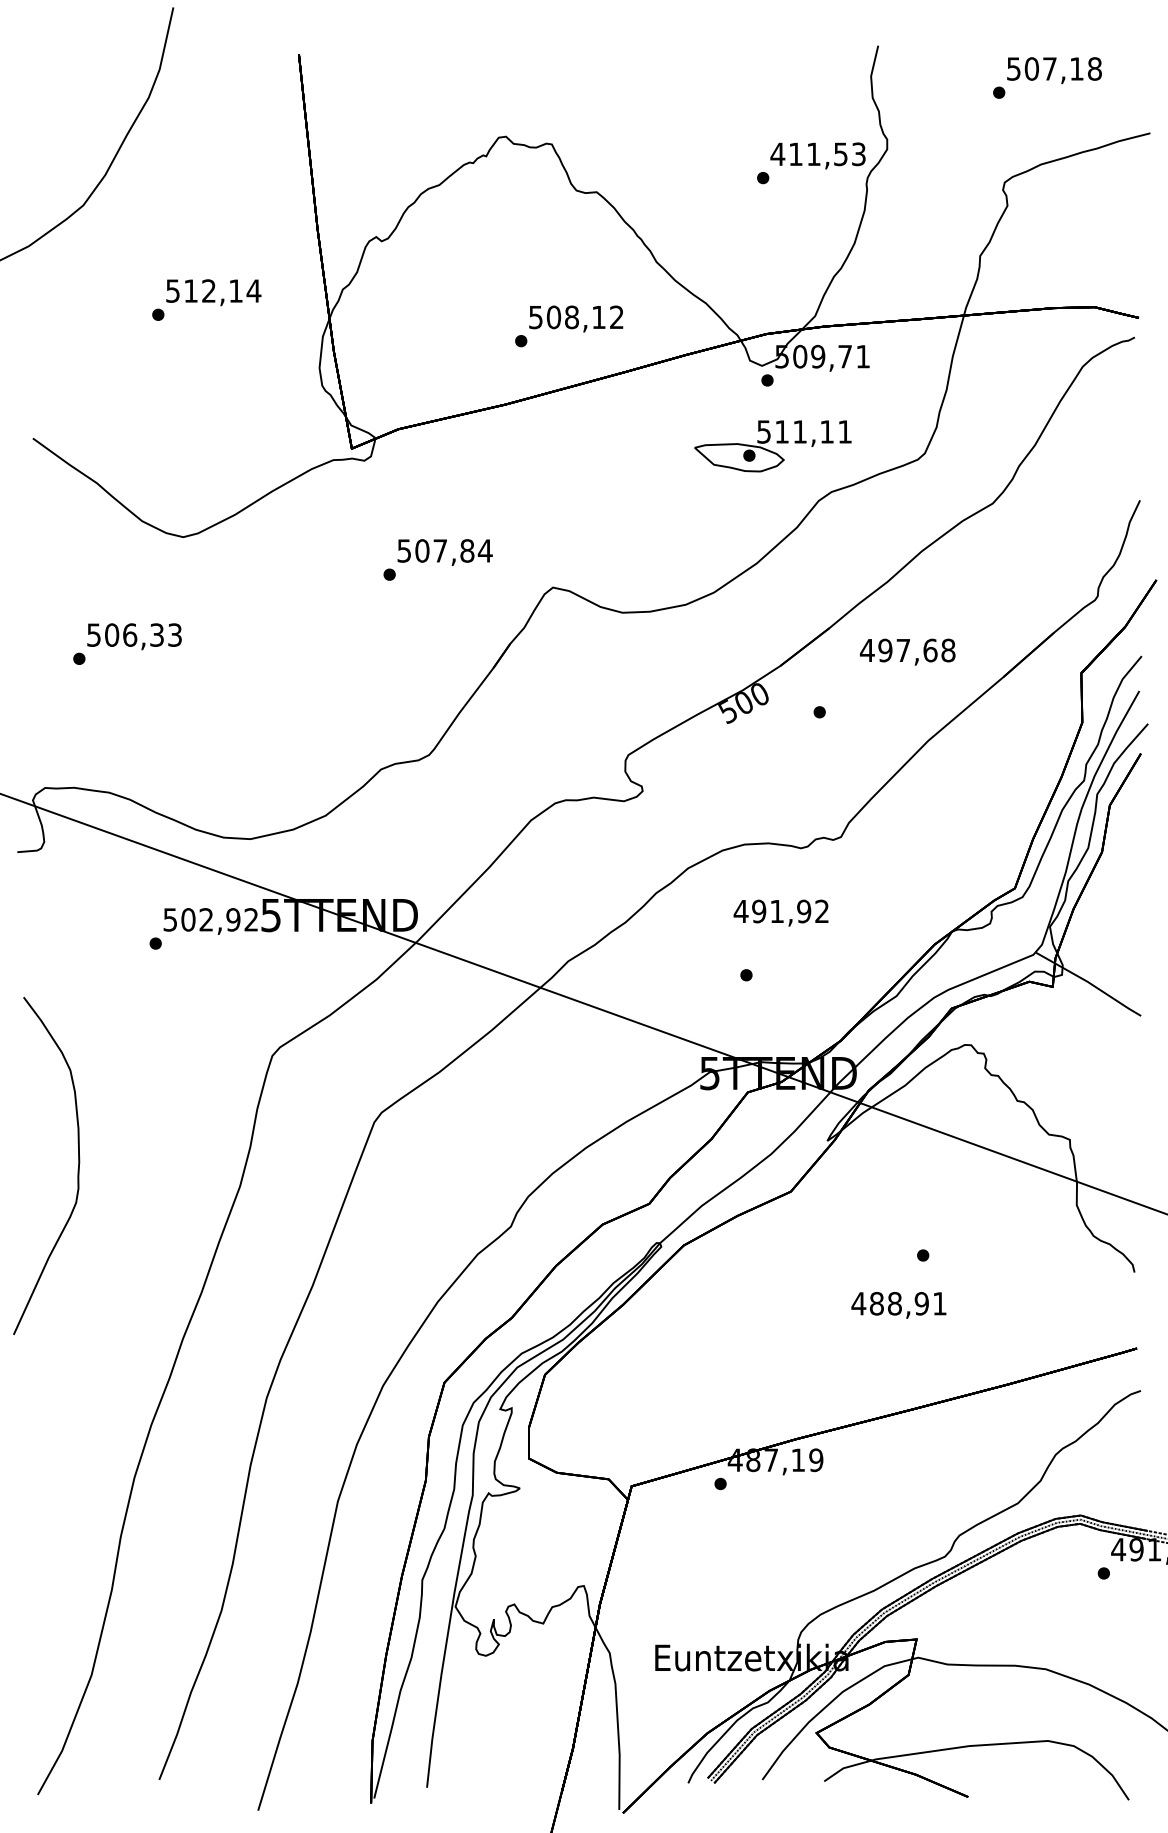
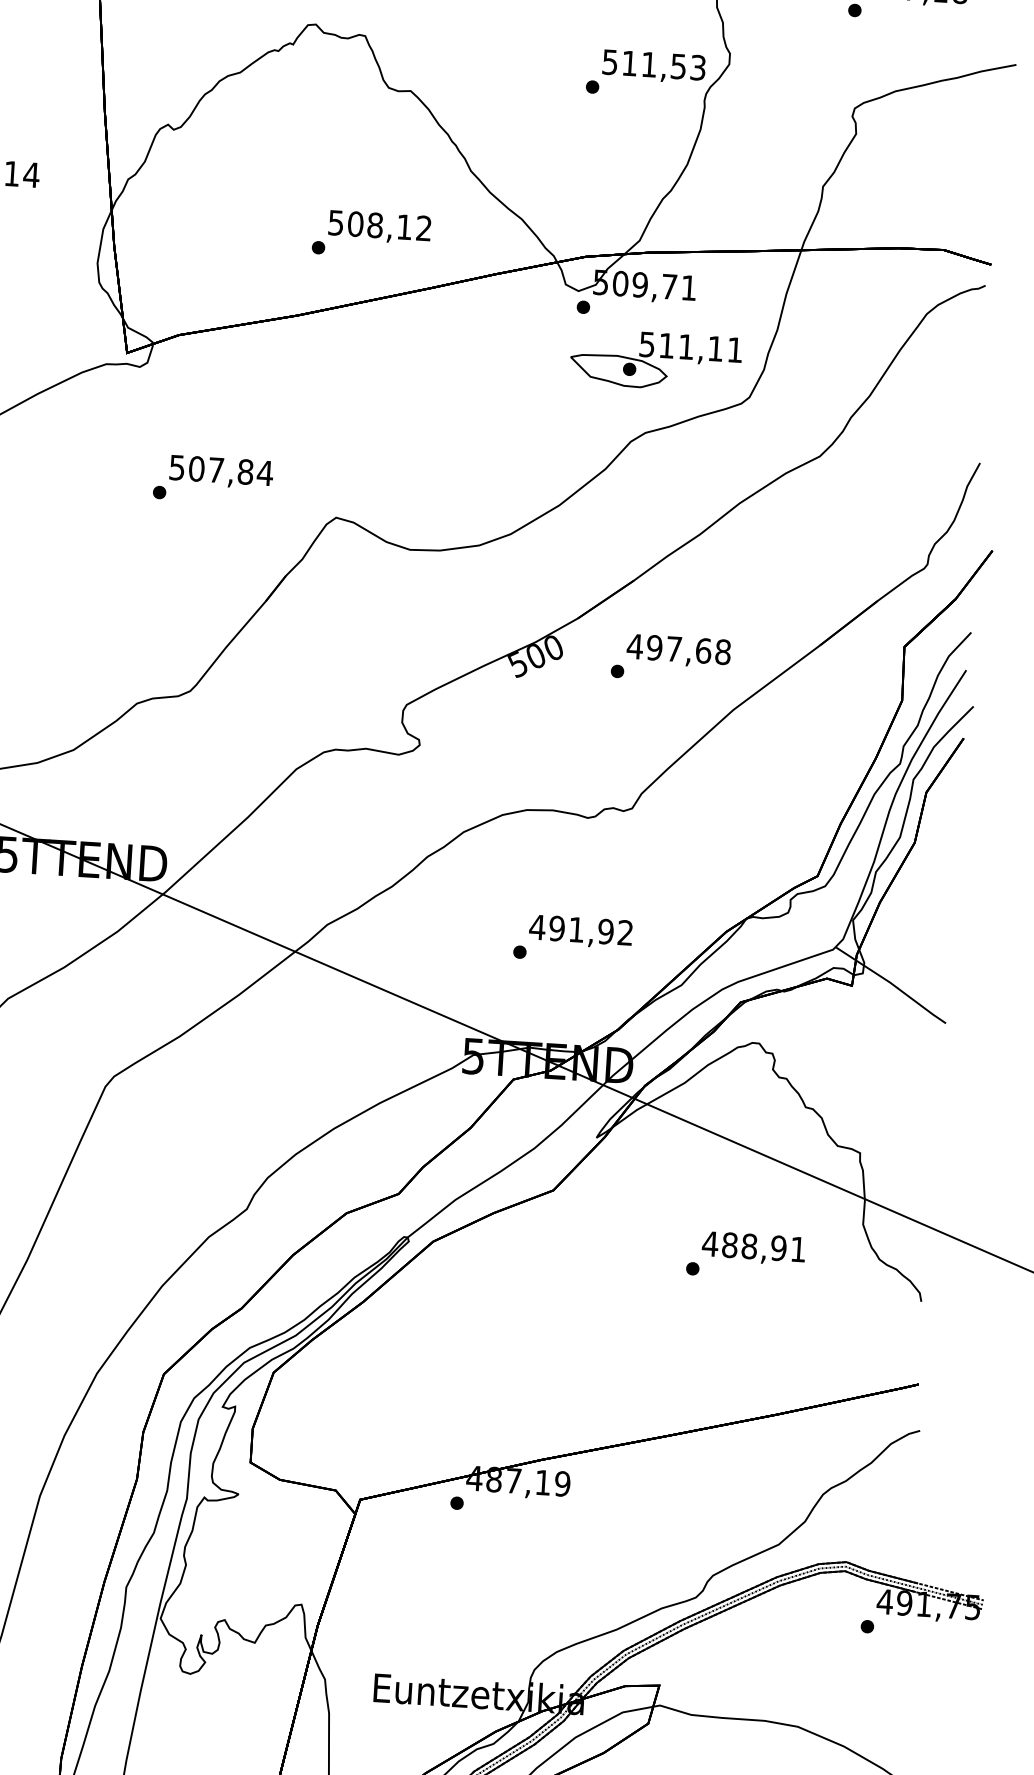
text: (777, 154) -> (609, 62), 411,53 -> 511,53
part: (772, 446) -> (655, 360), moved
text: (907, 651) -> (678, 650), moved
text: (780, 912) -> (580, 931), moved
text: (898, 1305) -> (753, 1248), moved

